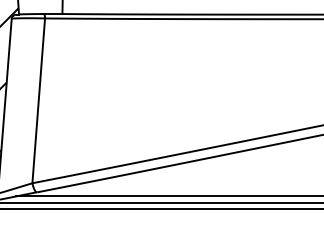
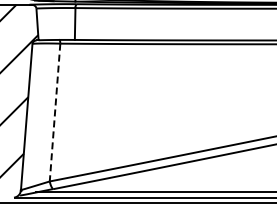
line: (39, 101) -> (55, 113), solid -> dashed

